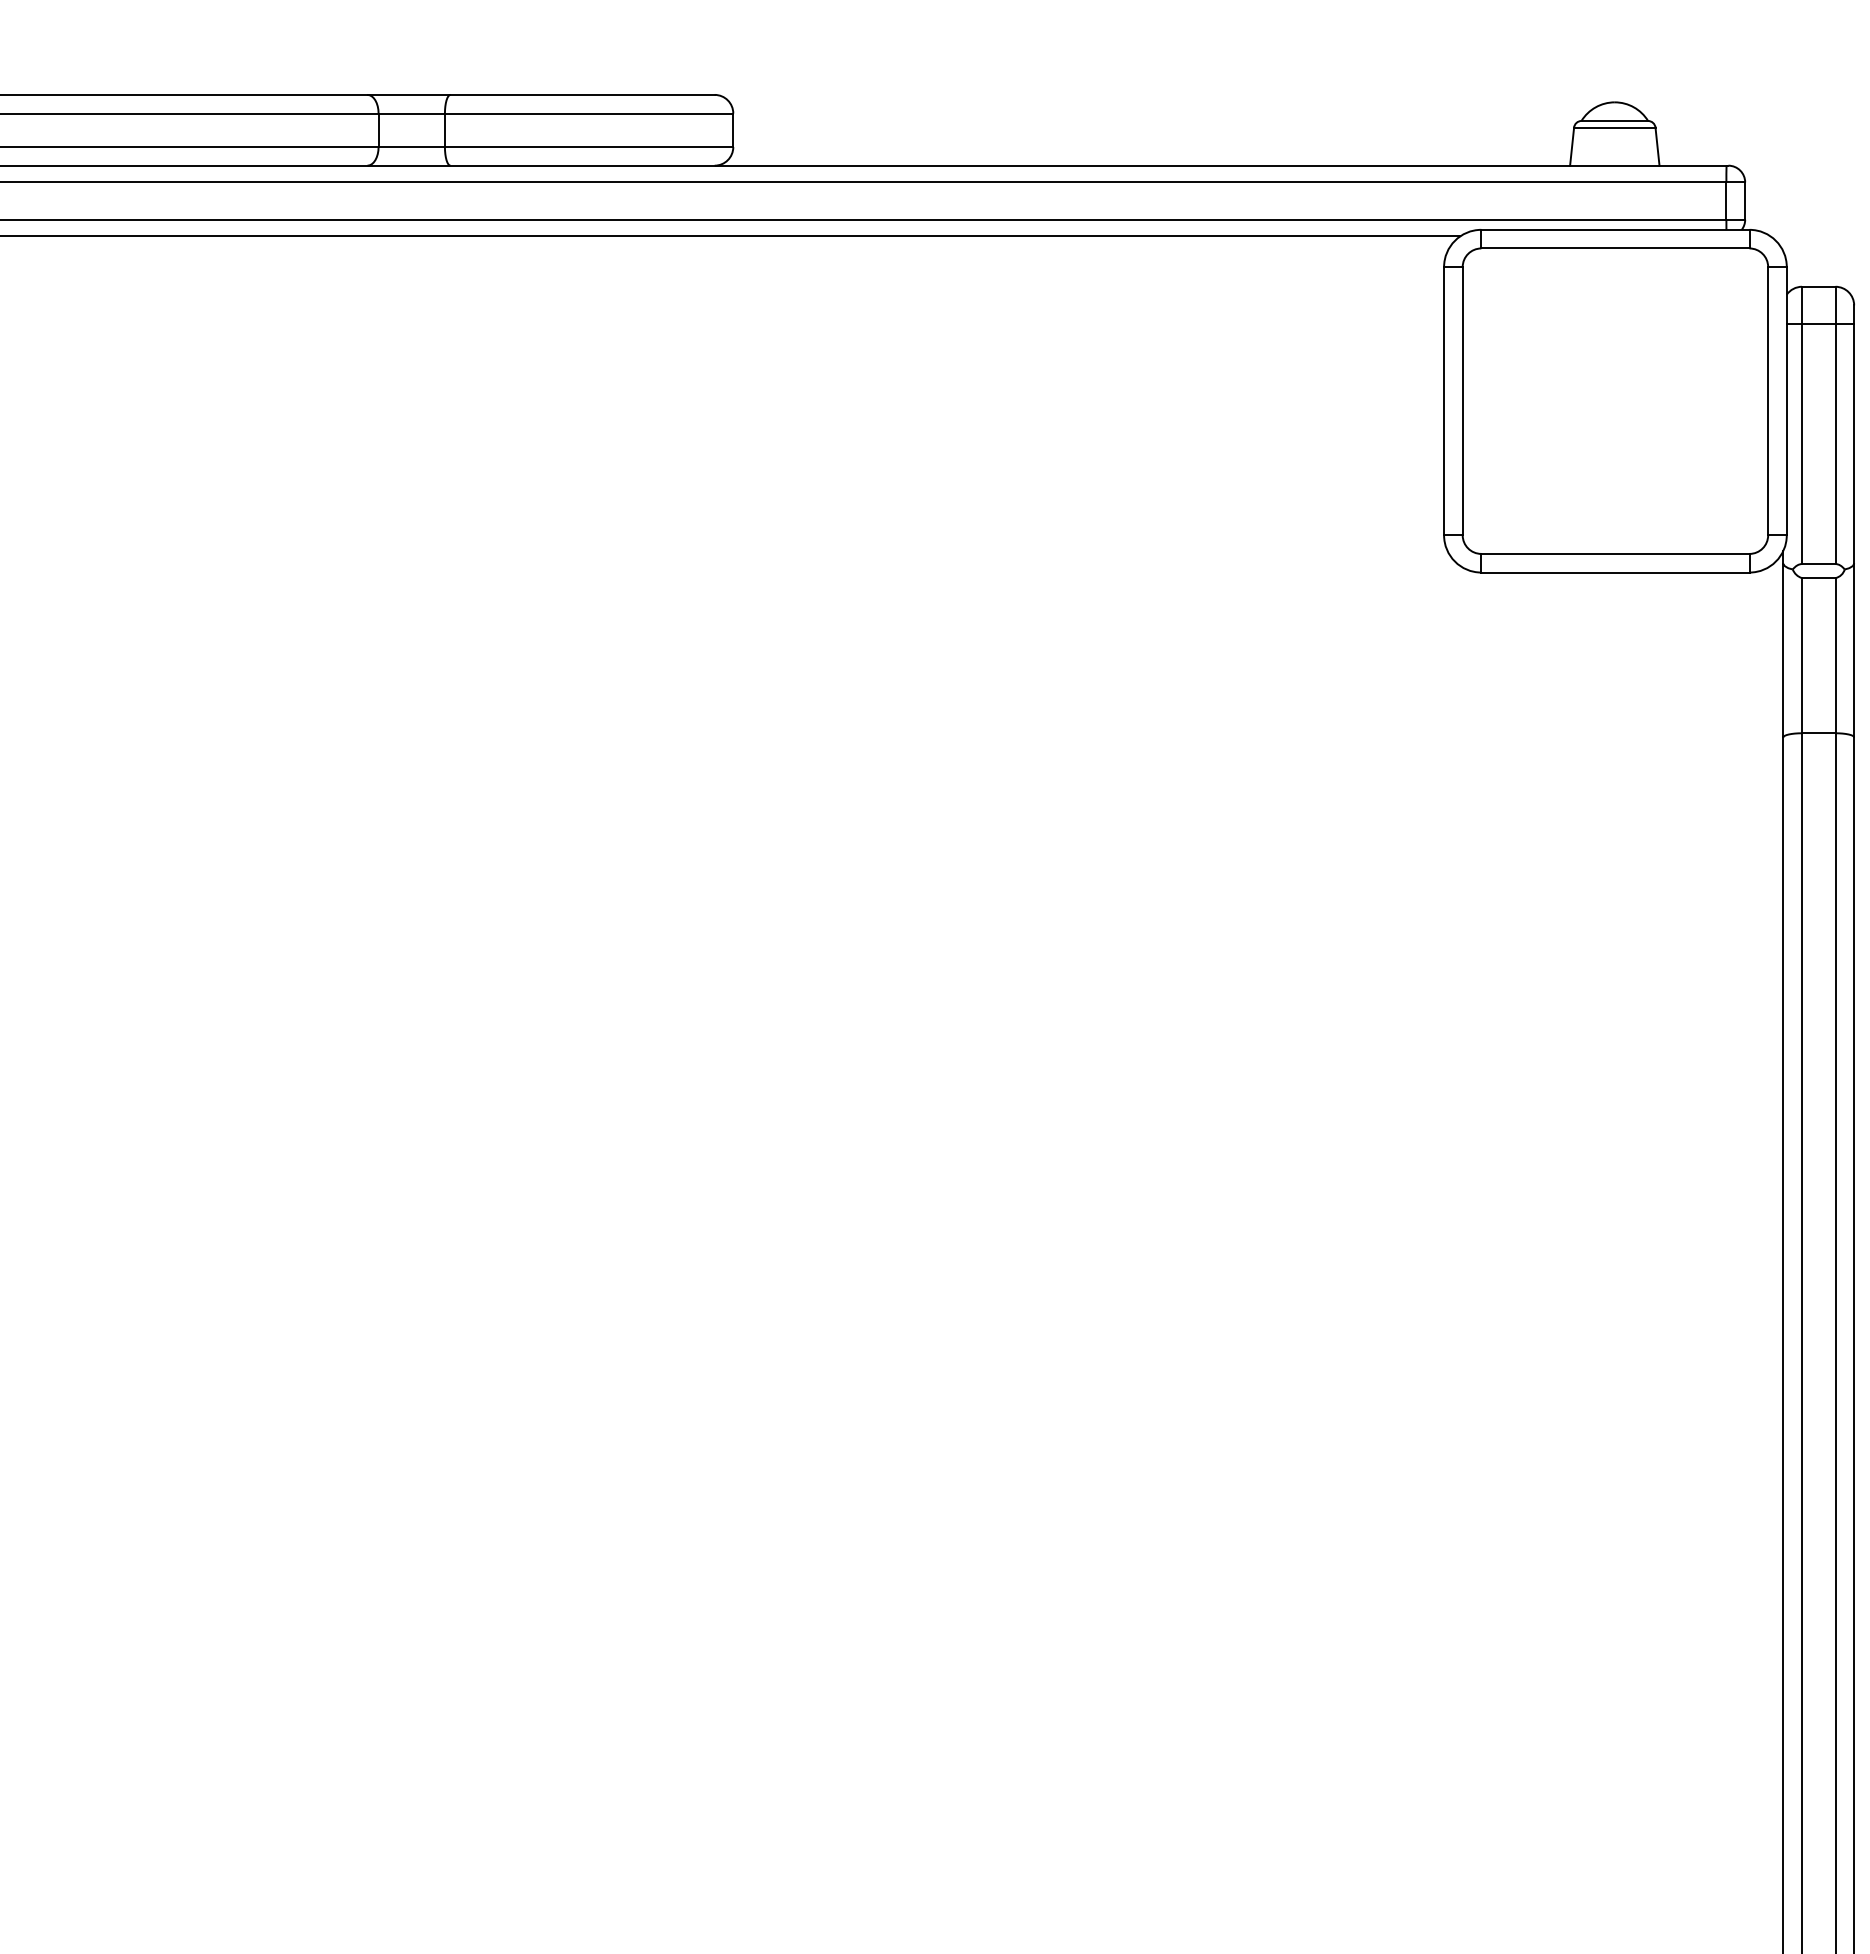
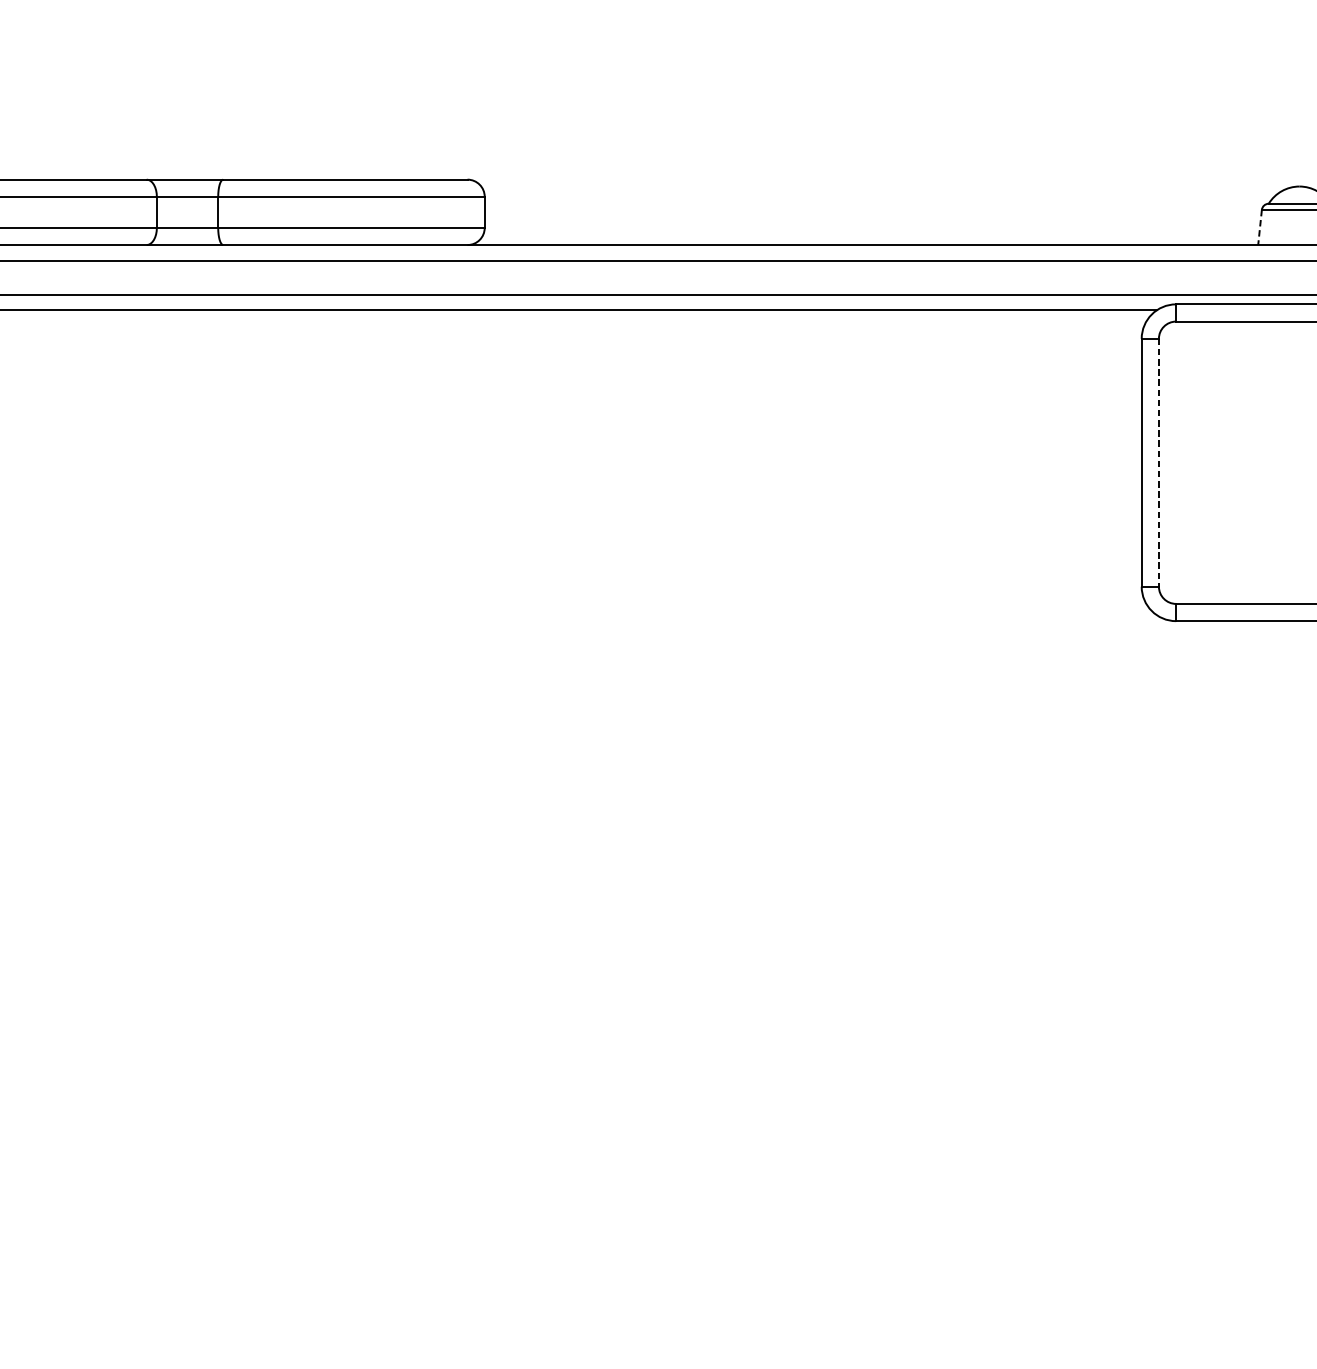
line: (1572, 147) -> (1260, 228), solid -> dashed
line: (1462, 401) -> (1158, 463), solid -> dashed

